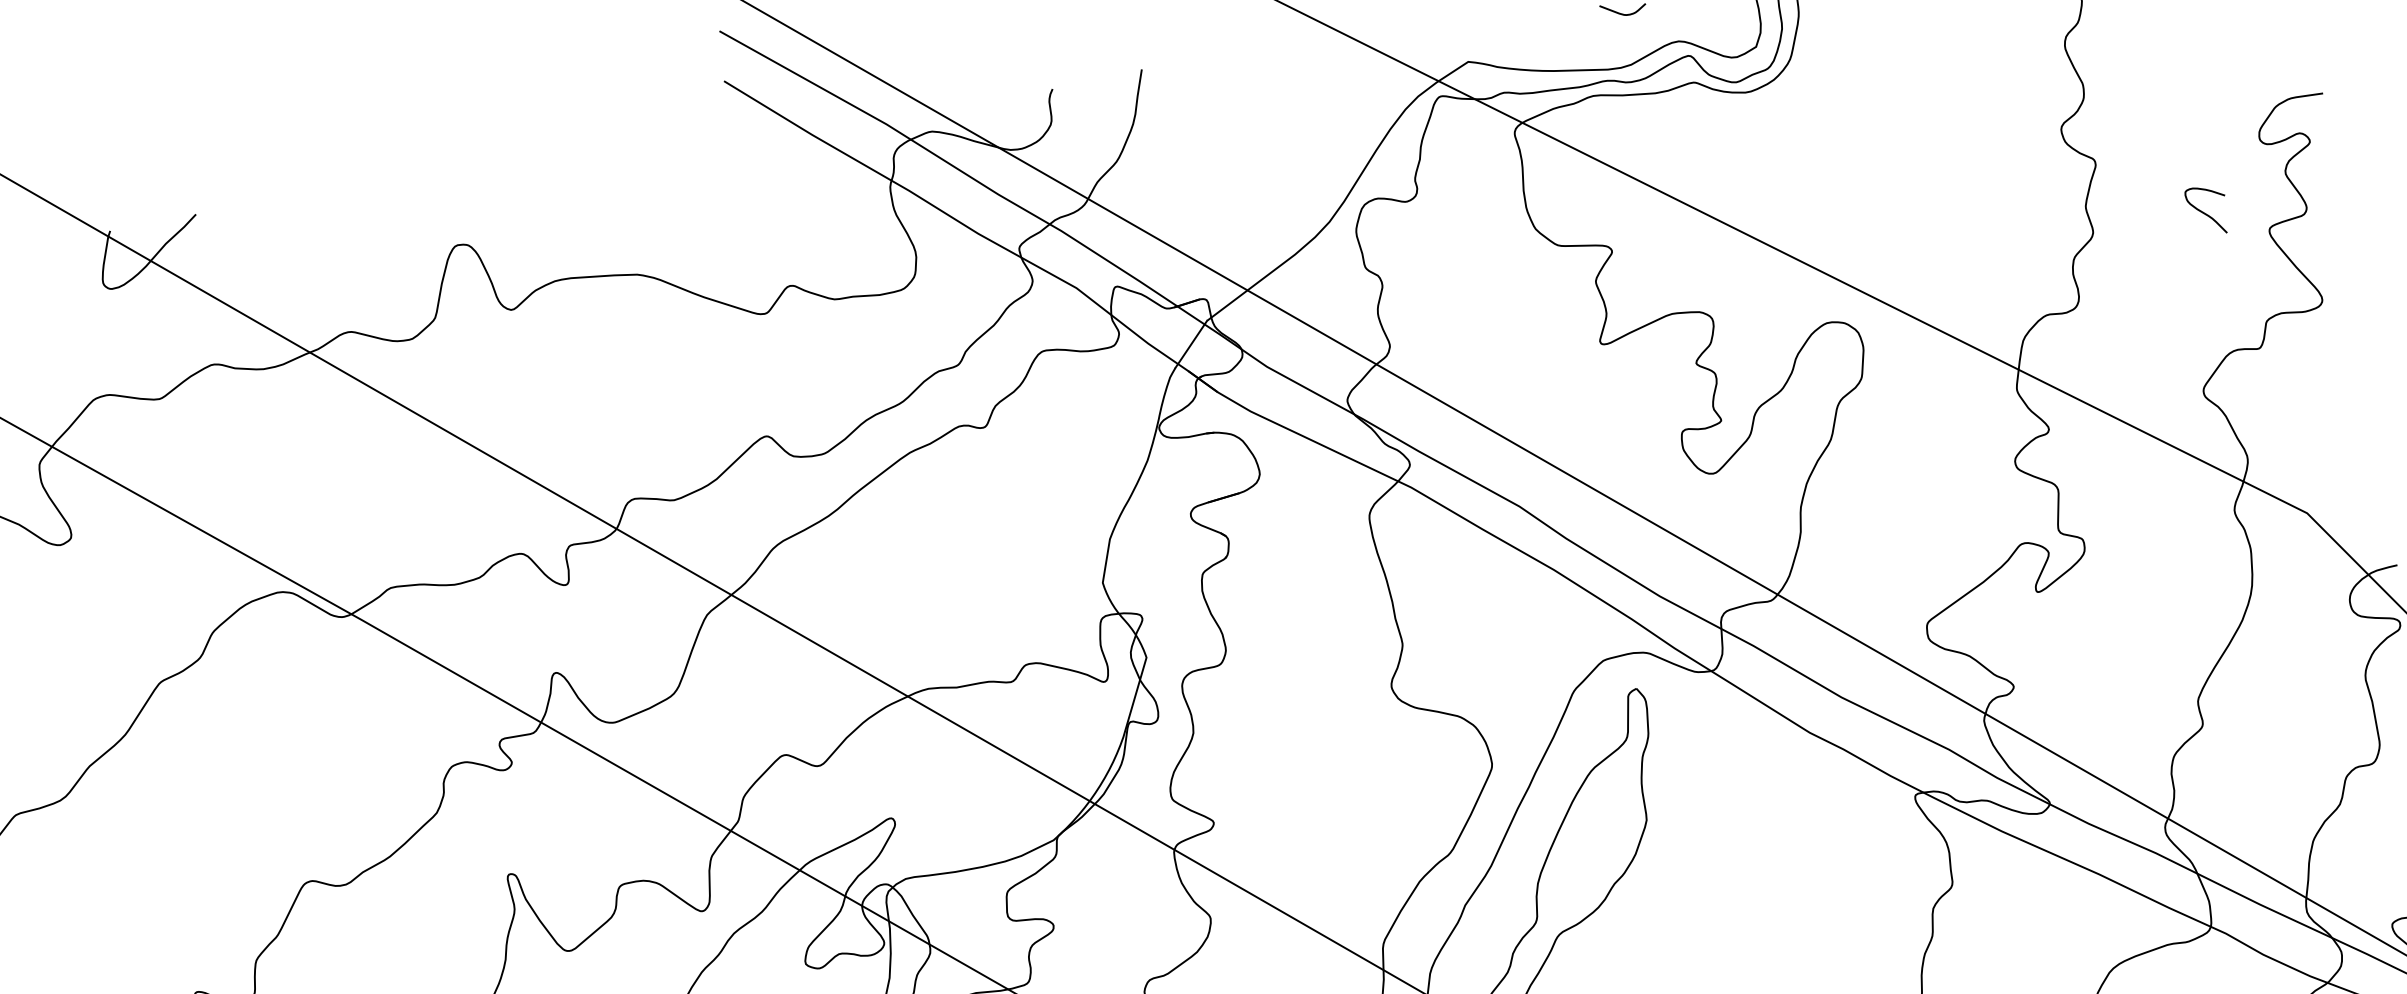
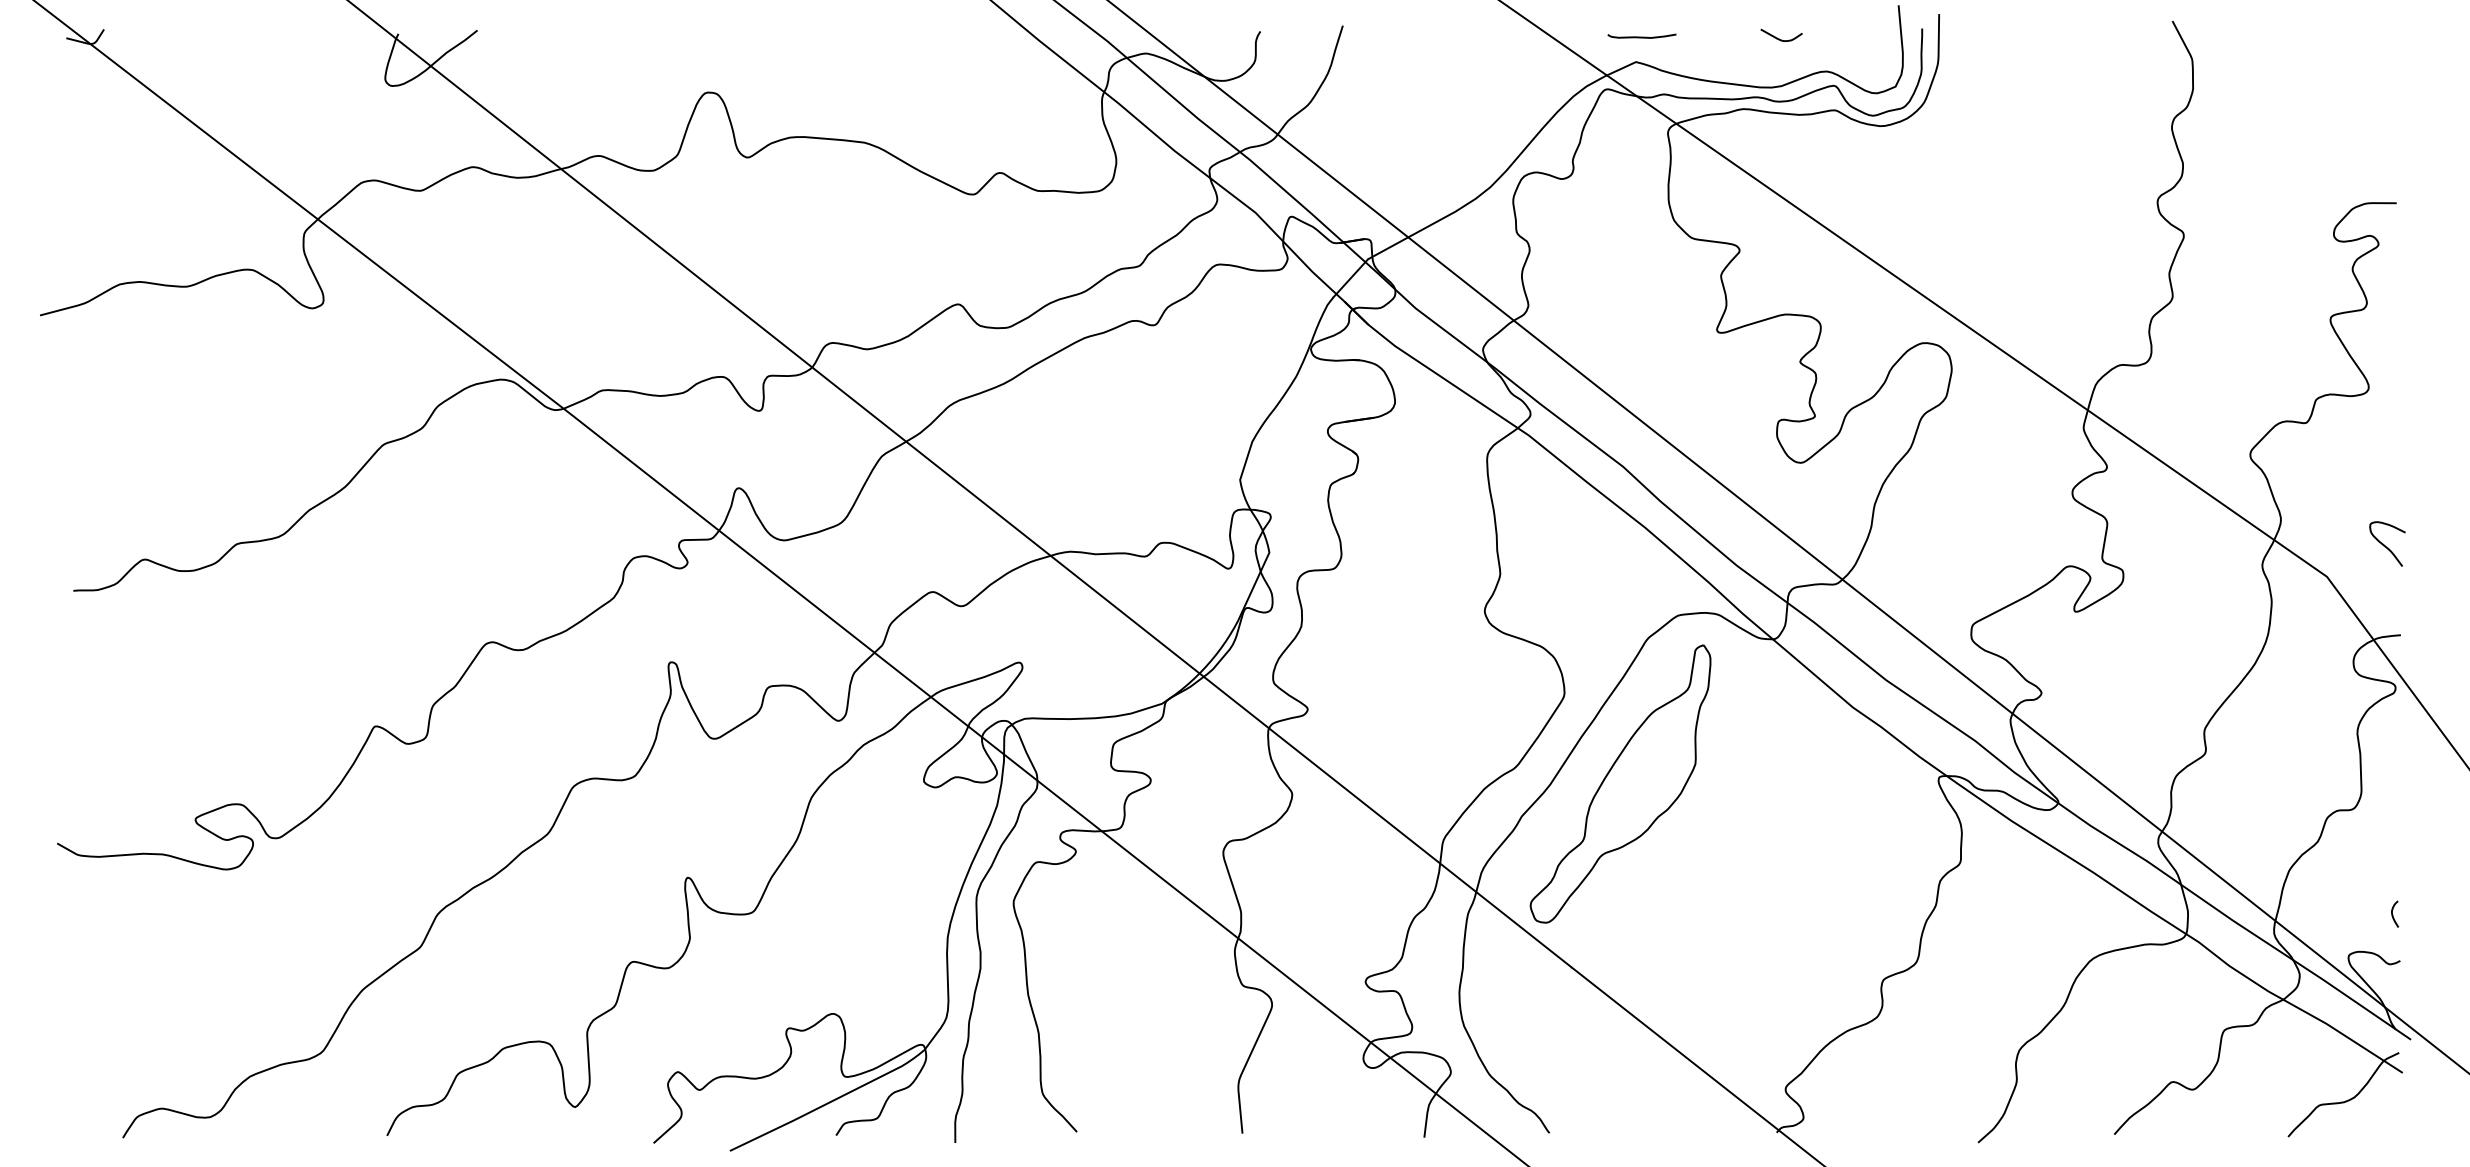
curve: (1470, 33) -> (1641, 36), added
curve: (2205, 212) -> (2385, 545), moved

